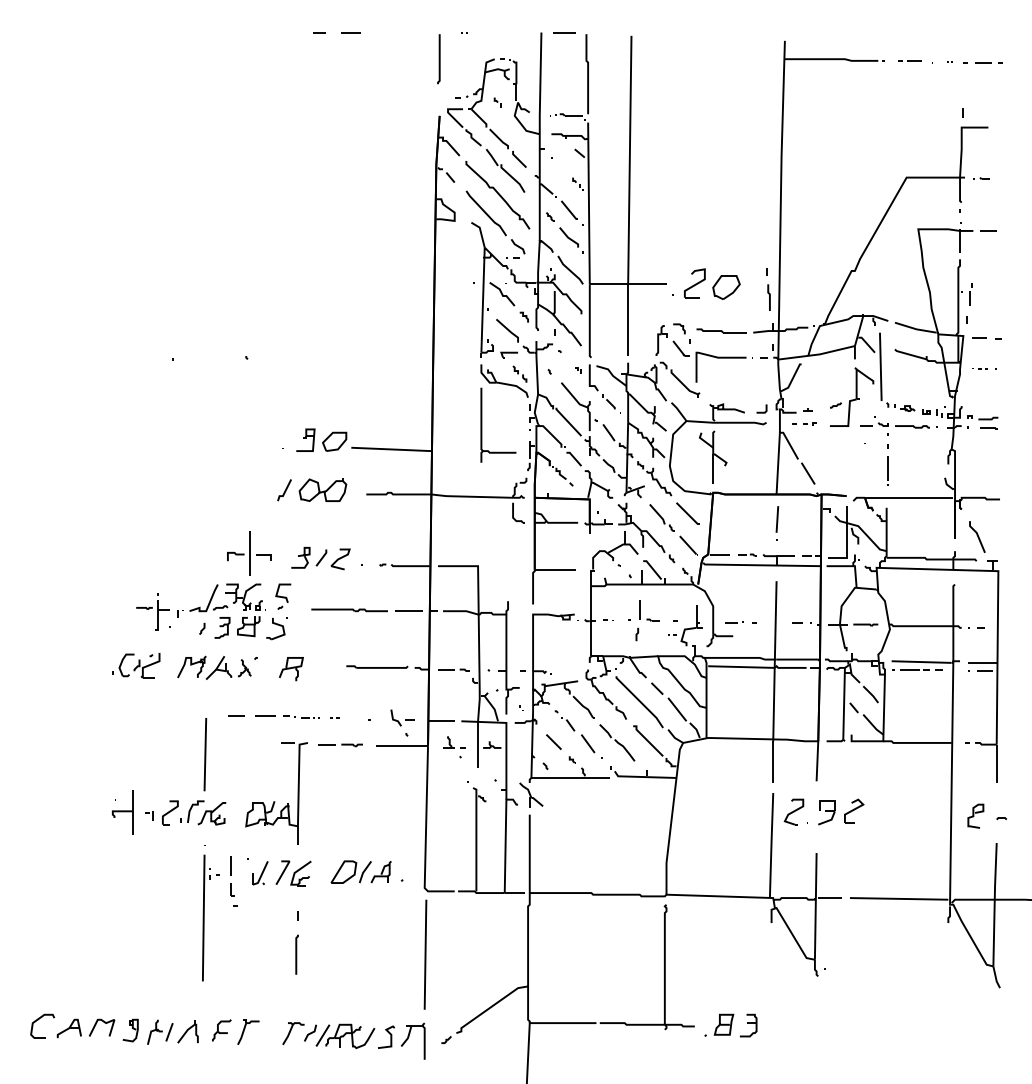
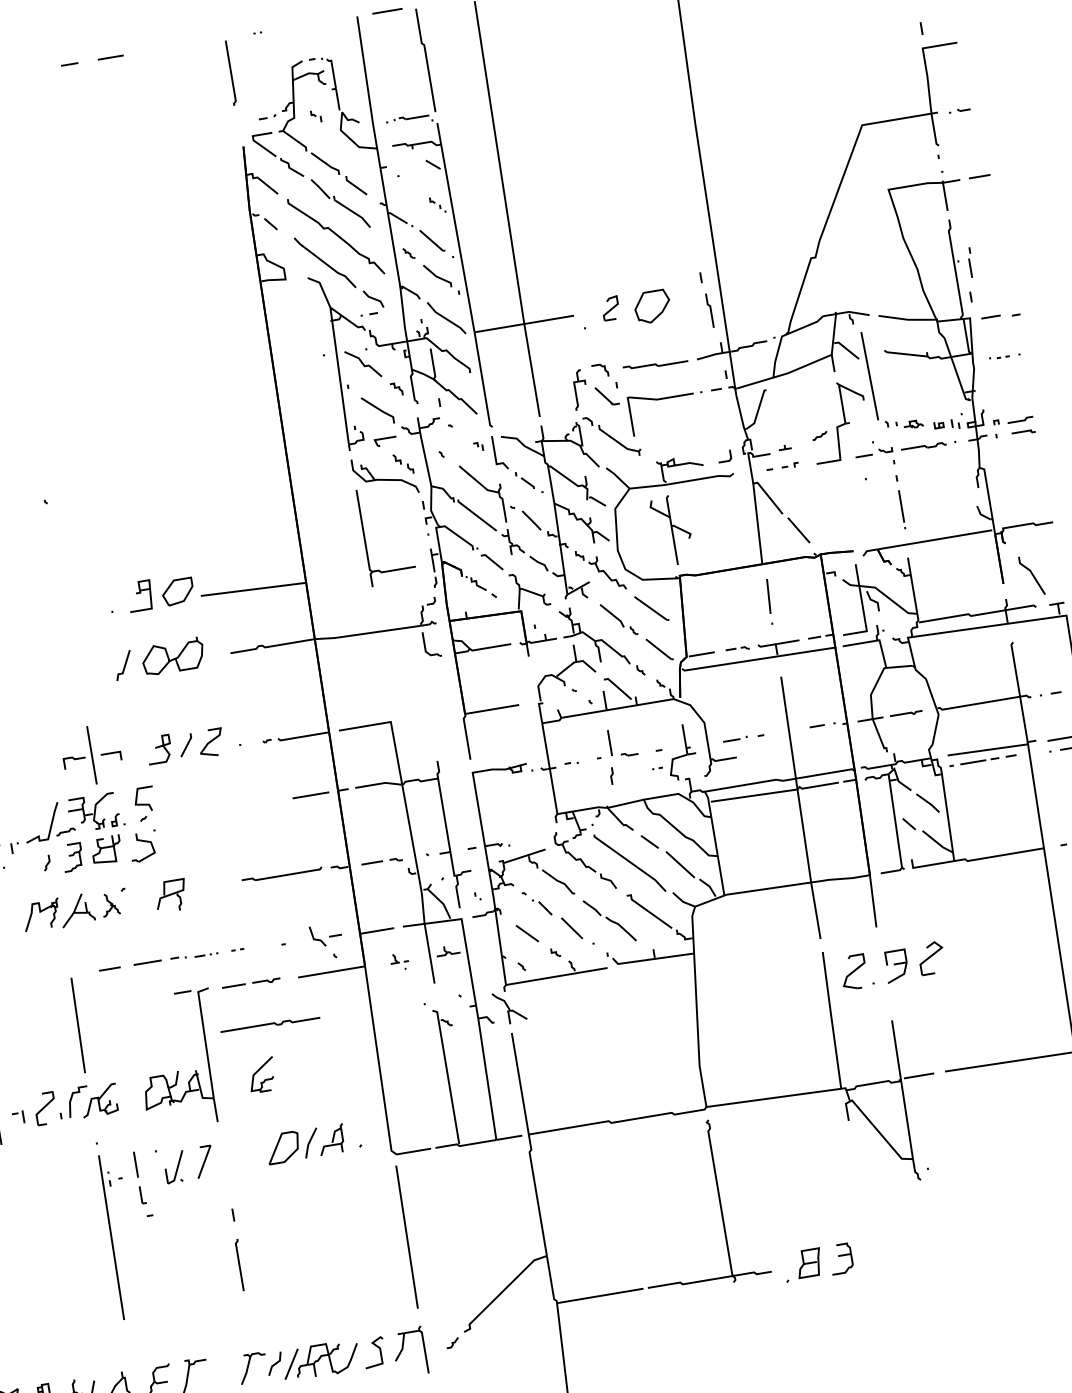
part: (694, 283) -> (610, 308), size x0.6
part: (349, 610) -> (270, 1025), moved
part: (454, 747) -> (399, 962), size x0.6
part: (300, 873) -> (261, 1074), moved

